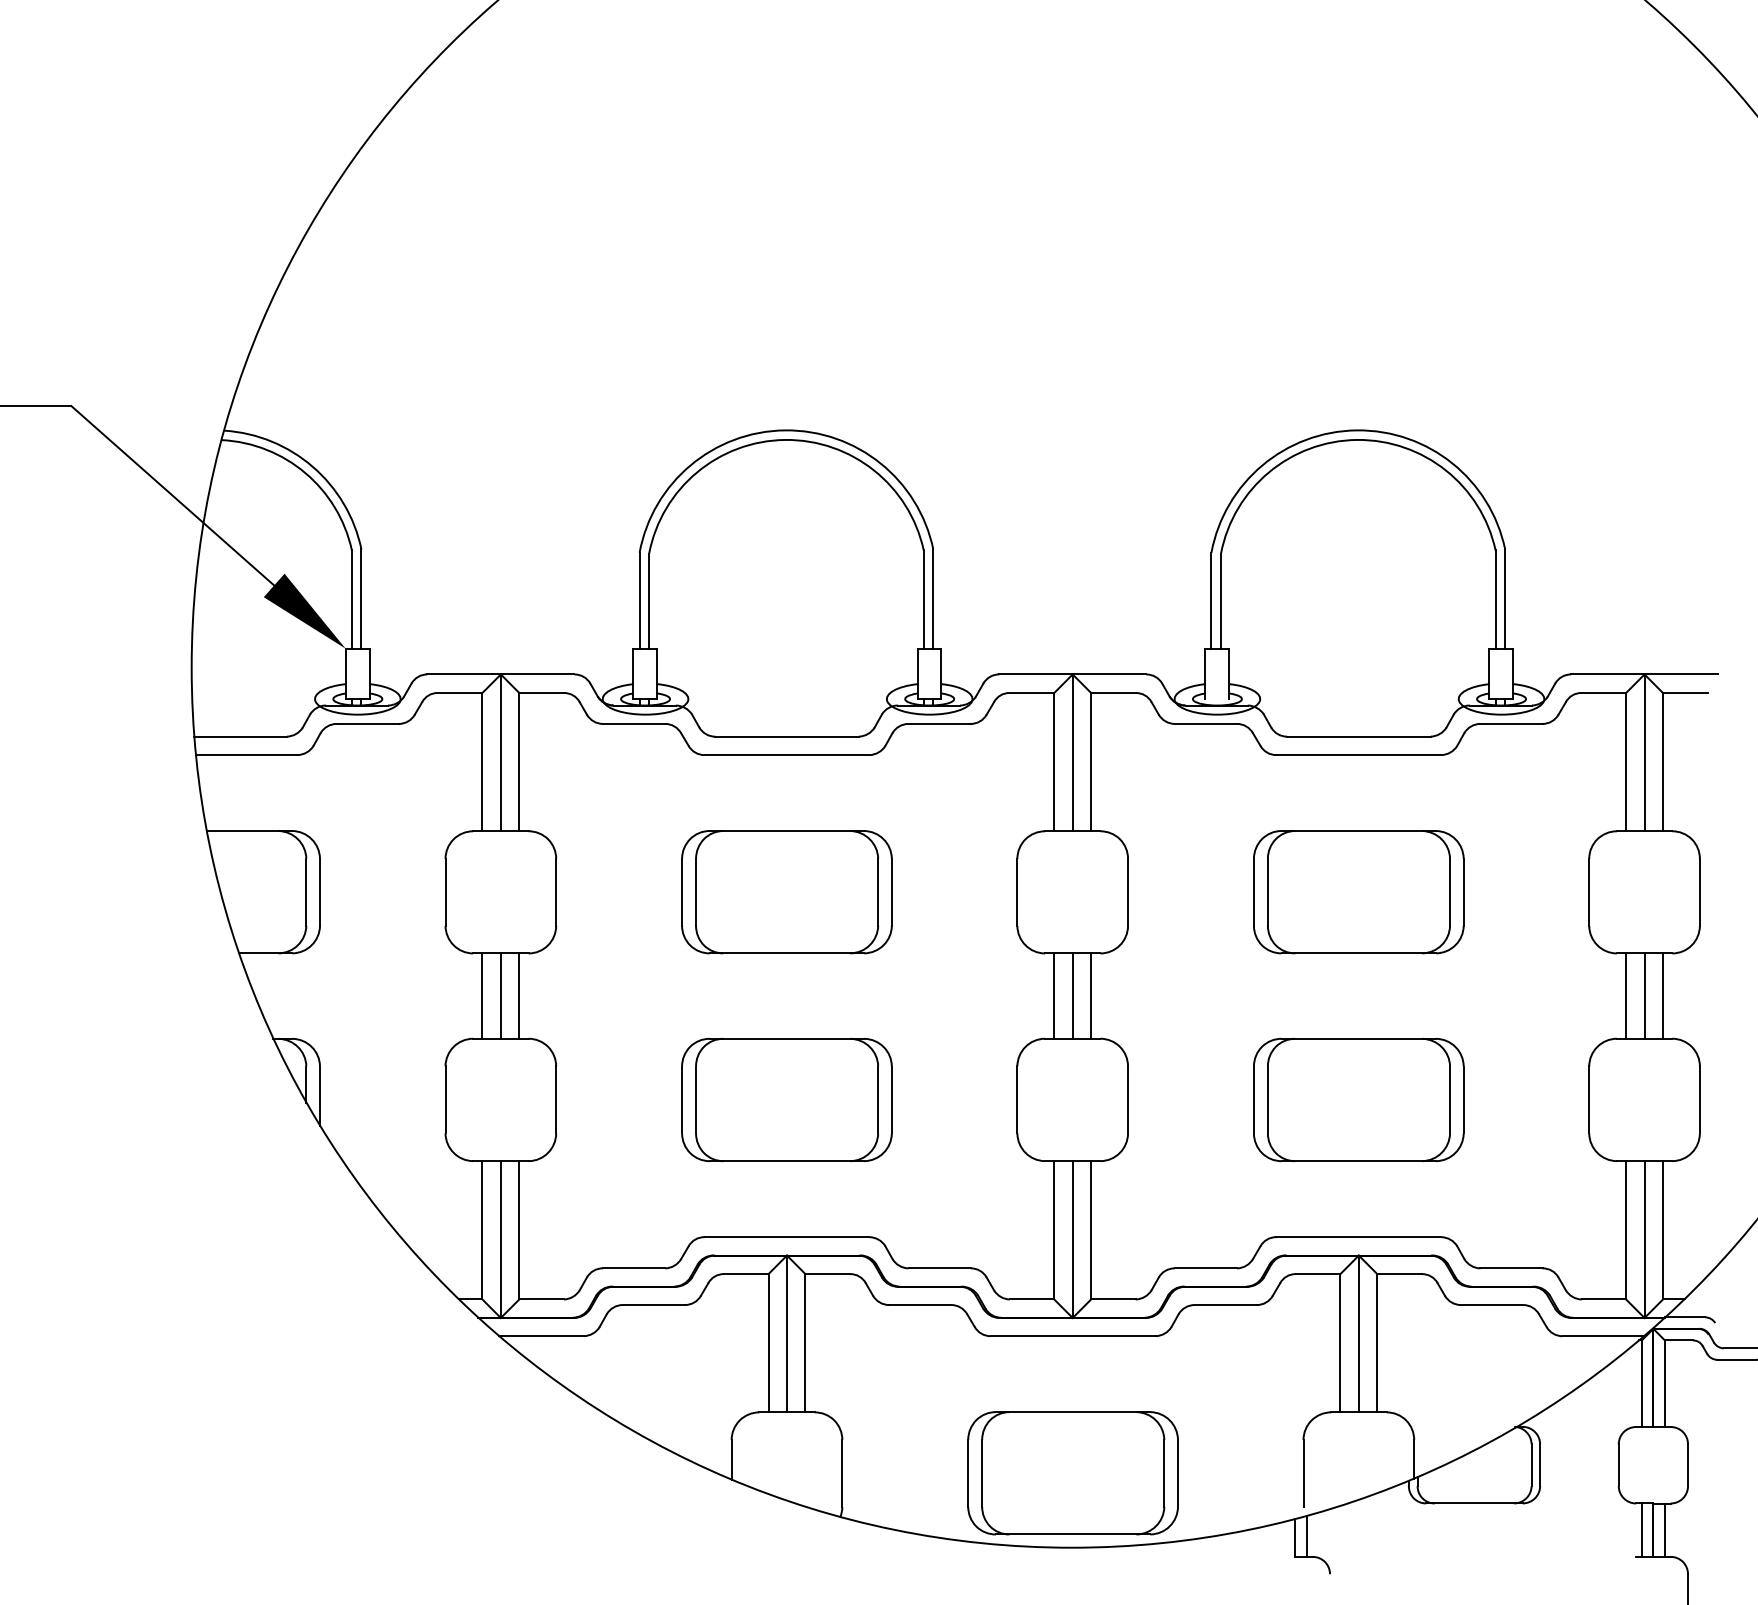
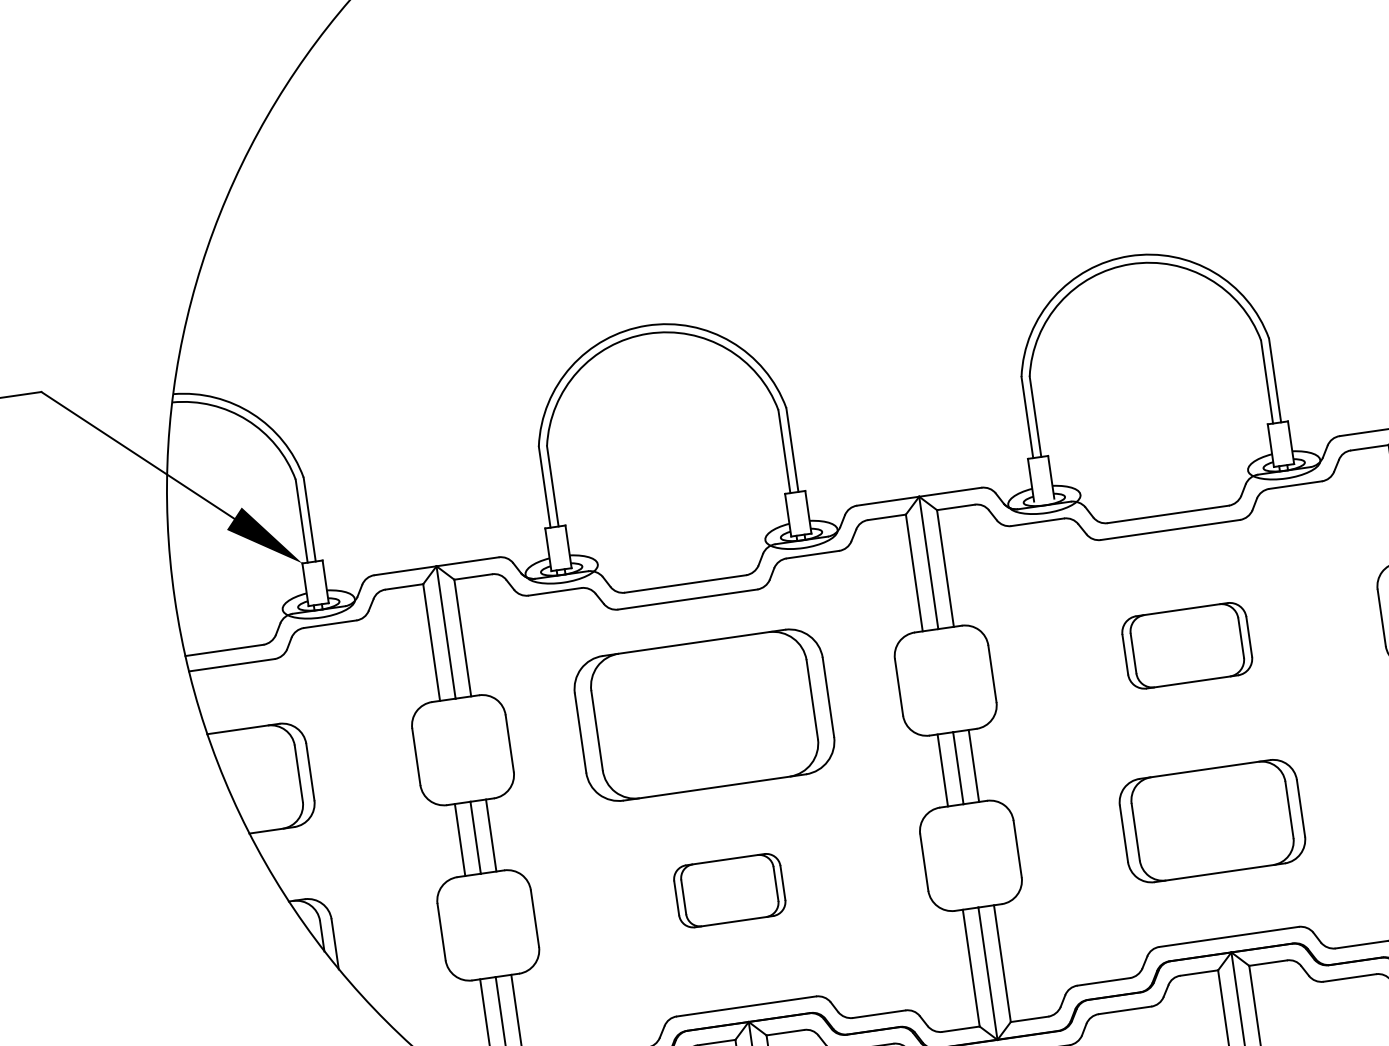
part: (786, 892) -> (704, 715), size x1.4
part: (1358, 892) -> (1186, 646), size x0.7
part: (786, 1099) -> (729, 890), size x0.6

